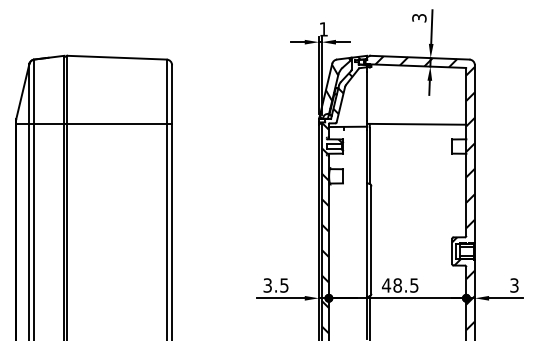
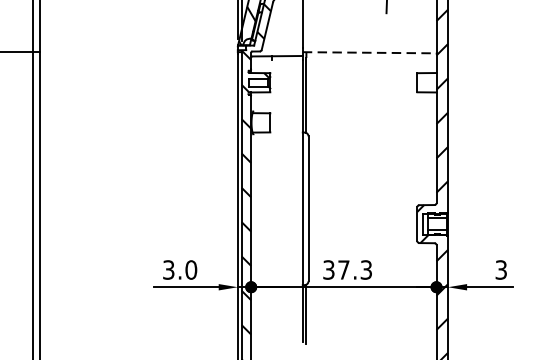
line: (417, 124) -> (370, 53), solid -> dashed
text: (284, 285) -> (191, 269), 3.5 -> 3.0
text: (399, 285) -> (346, 269), 48.5 -> 37.3

